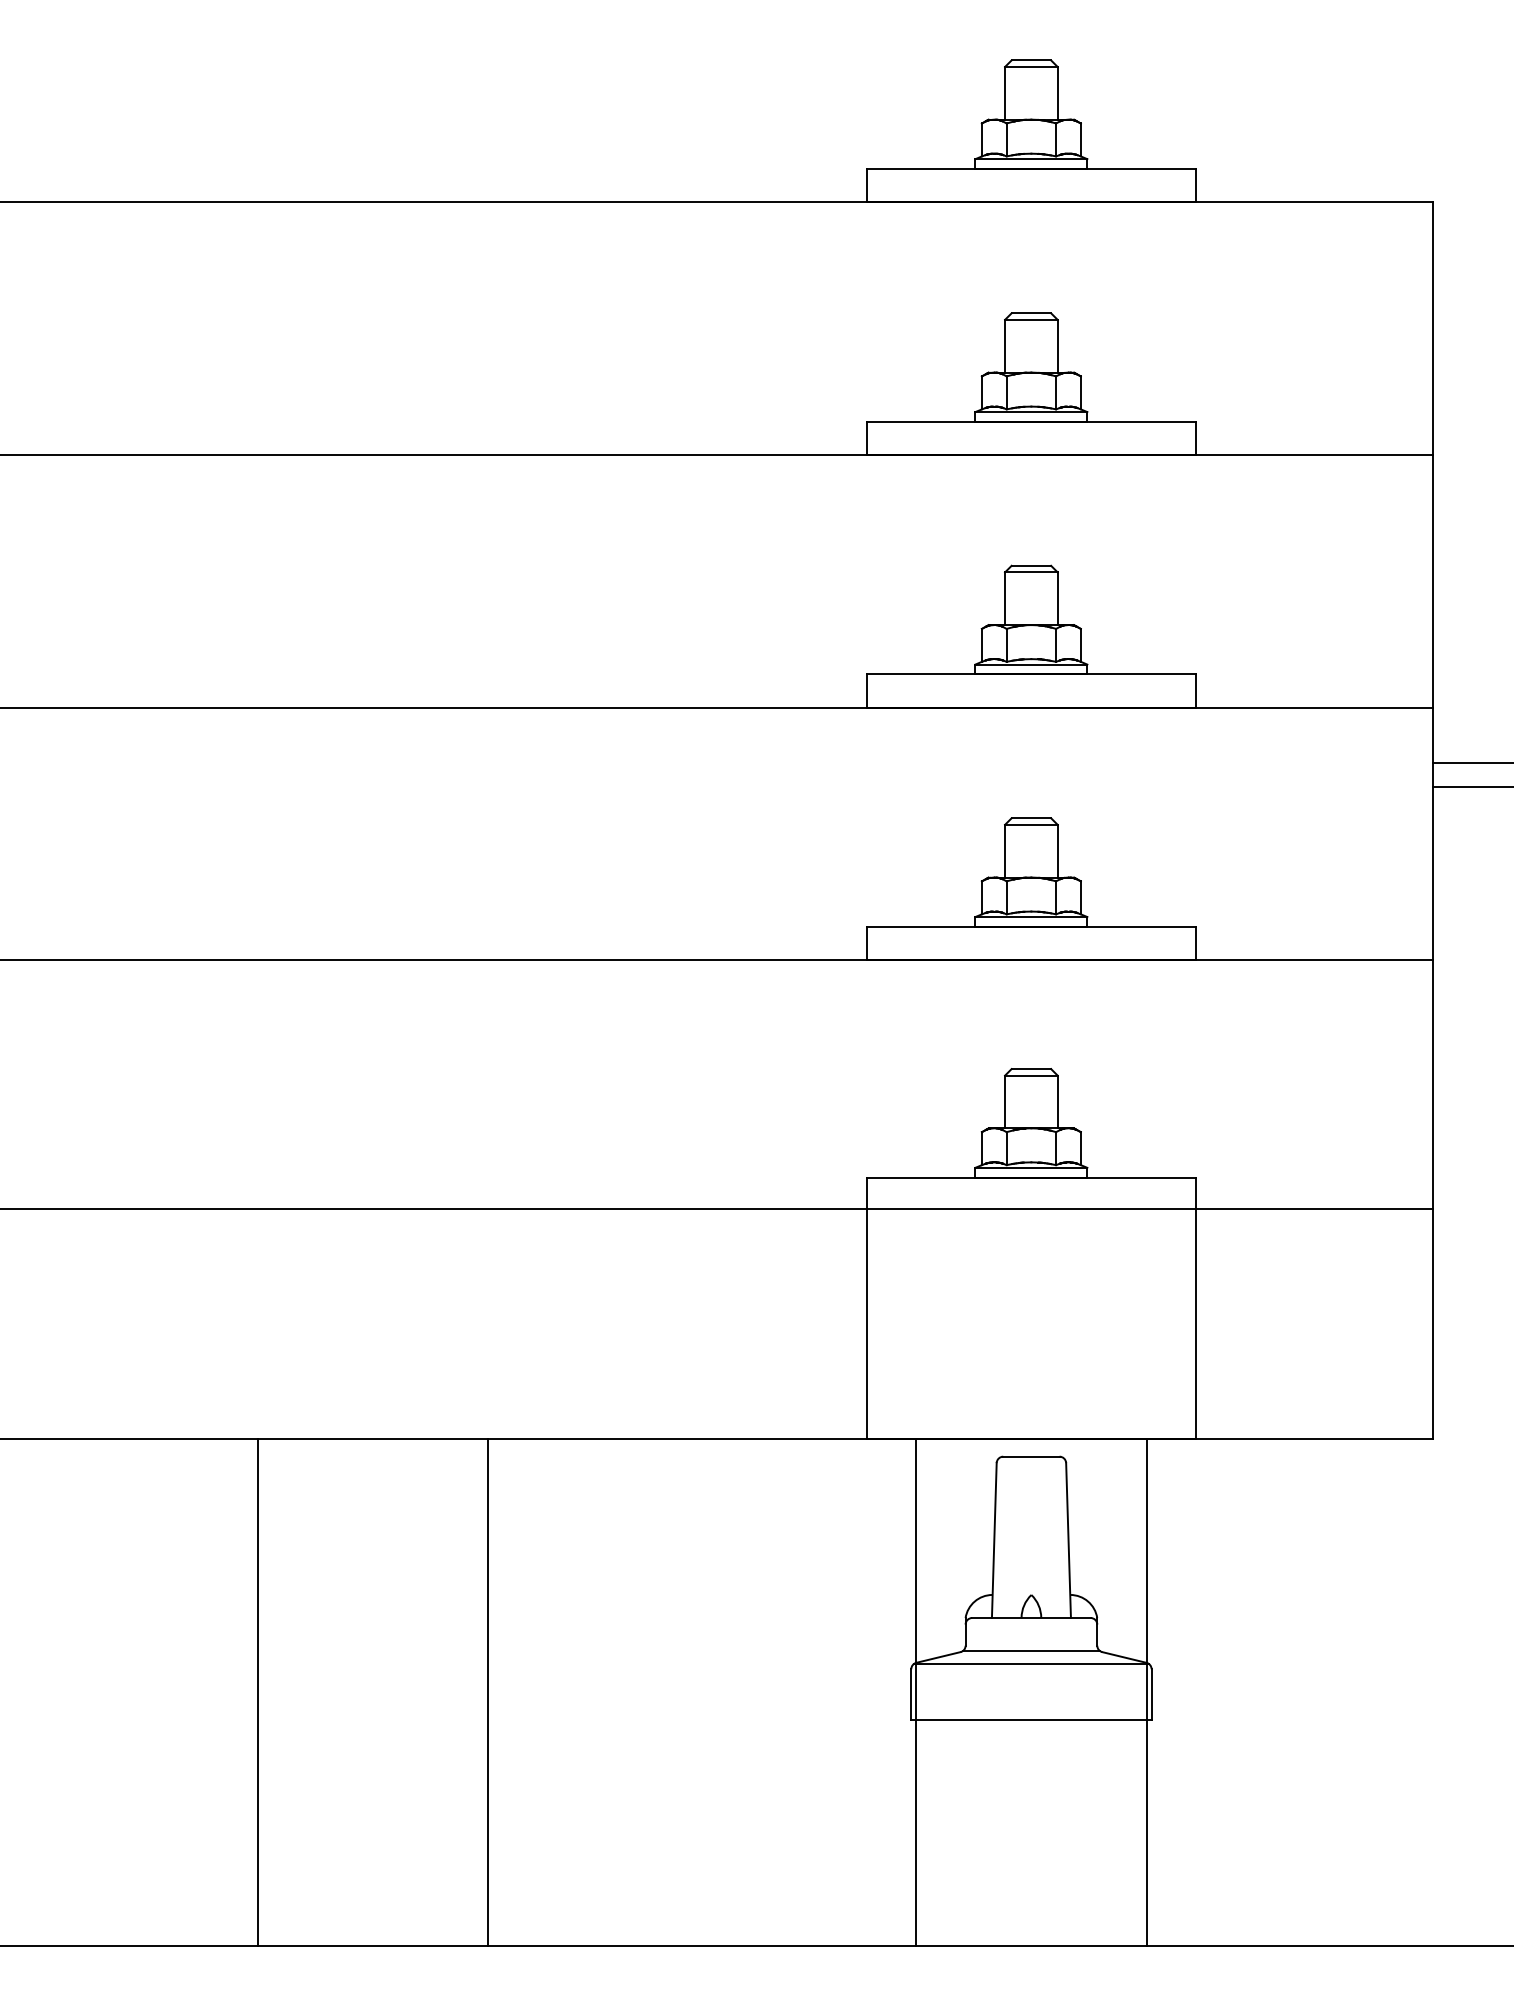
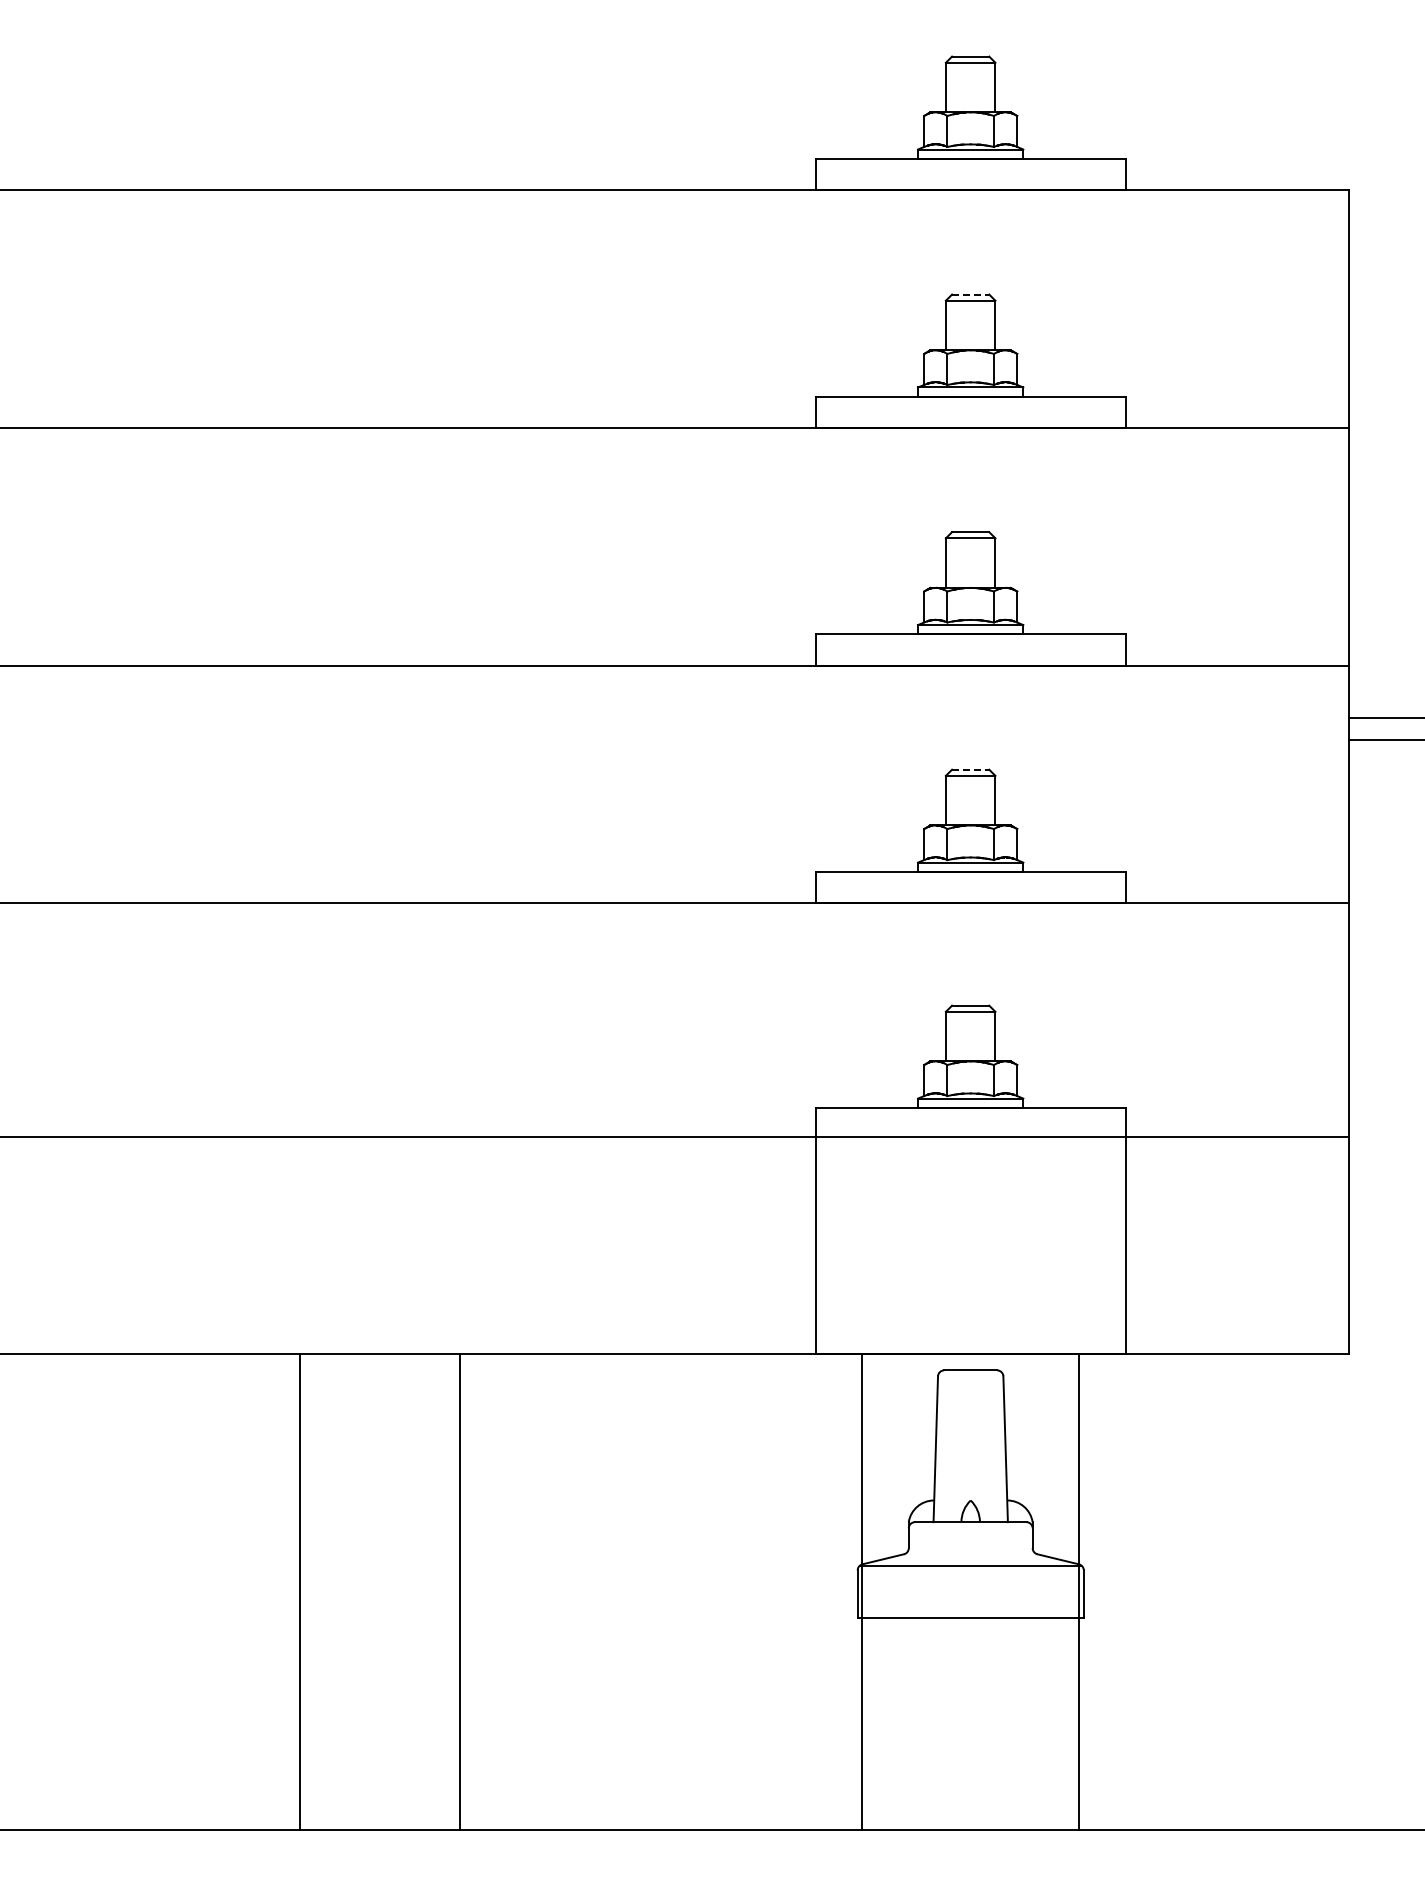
line: (1031, 313) -> (970, 294), solid -> dashed
line: (1031, 818) -> (970, 769), solid -> dashed
line: (1031, 1651) -> (970, 1553), removed
line: (257, 1691) -> (299, 1591), moved

